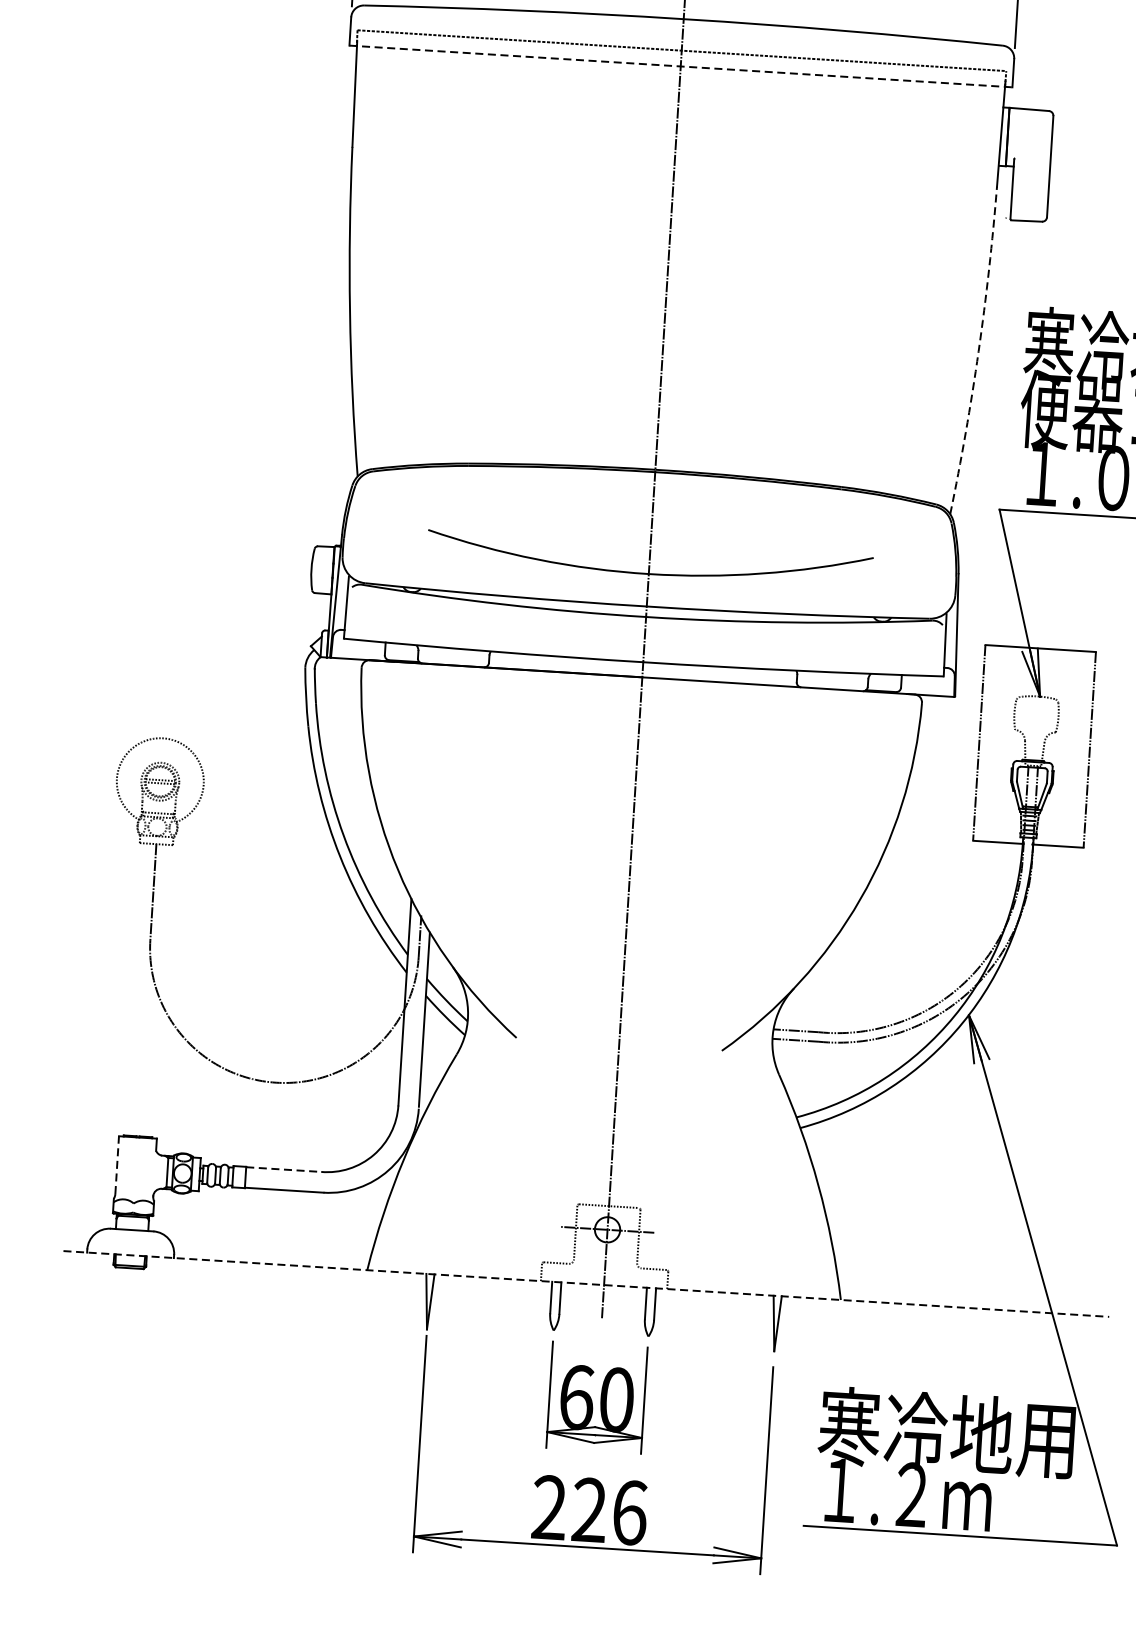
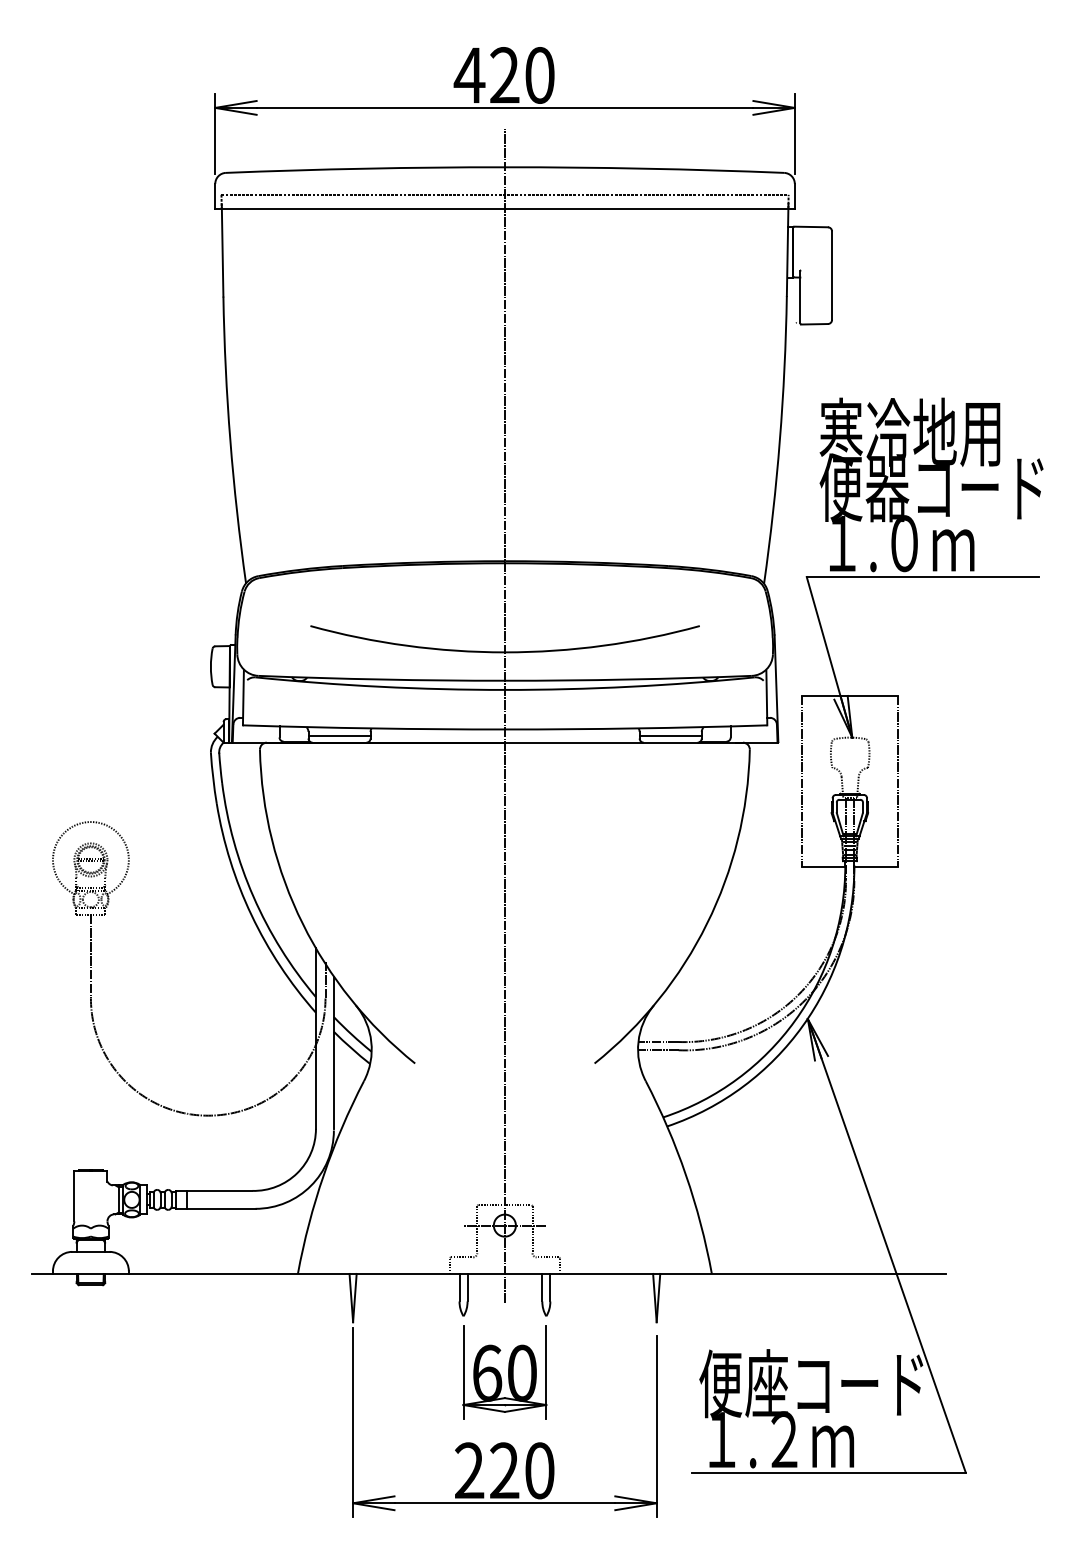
line: (681, 66) -> (505, 208), dashed -> solid
arc: (978, 351) -> (779, 440), dashed -> solid
line: (453, 657) -> (339, 735), added
line: (832, 681) -> (670, 735), added
line: (117, 1164) -> (74, 1195), dashed -> solid
line: (283, 1169) -> (219, 1190), dashed -> solid
line: (586, 1283) -> (489, 1273), dashed -> solid
text: (946, 1432) -> (811, 1383), 寒冷地用 -> 便座コード
text: (629, 1512) -> (539, 1470), 226 -> 220

